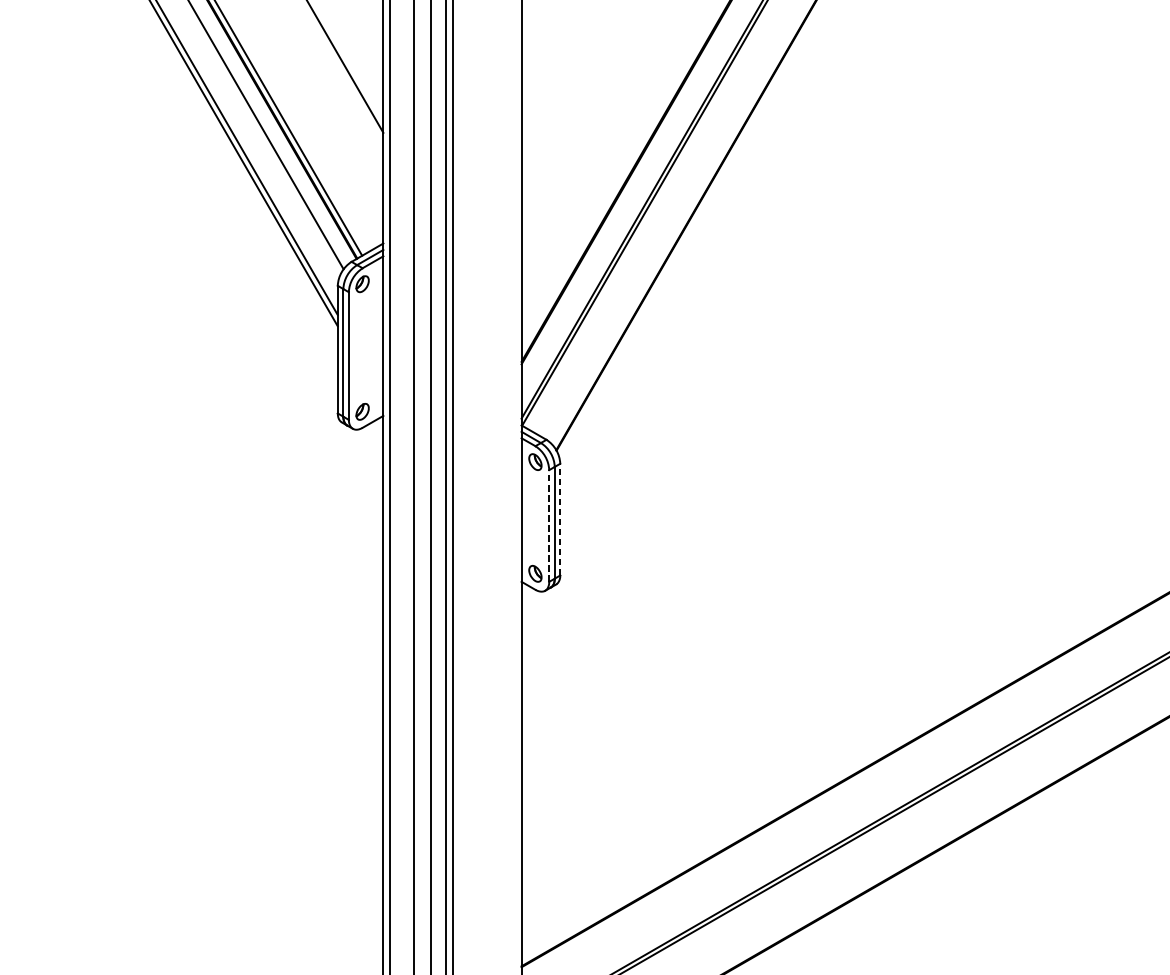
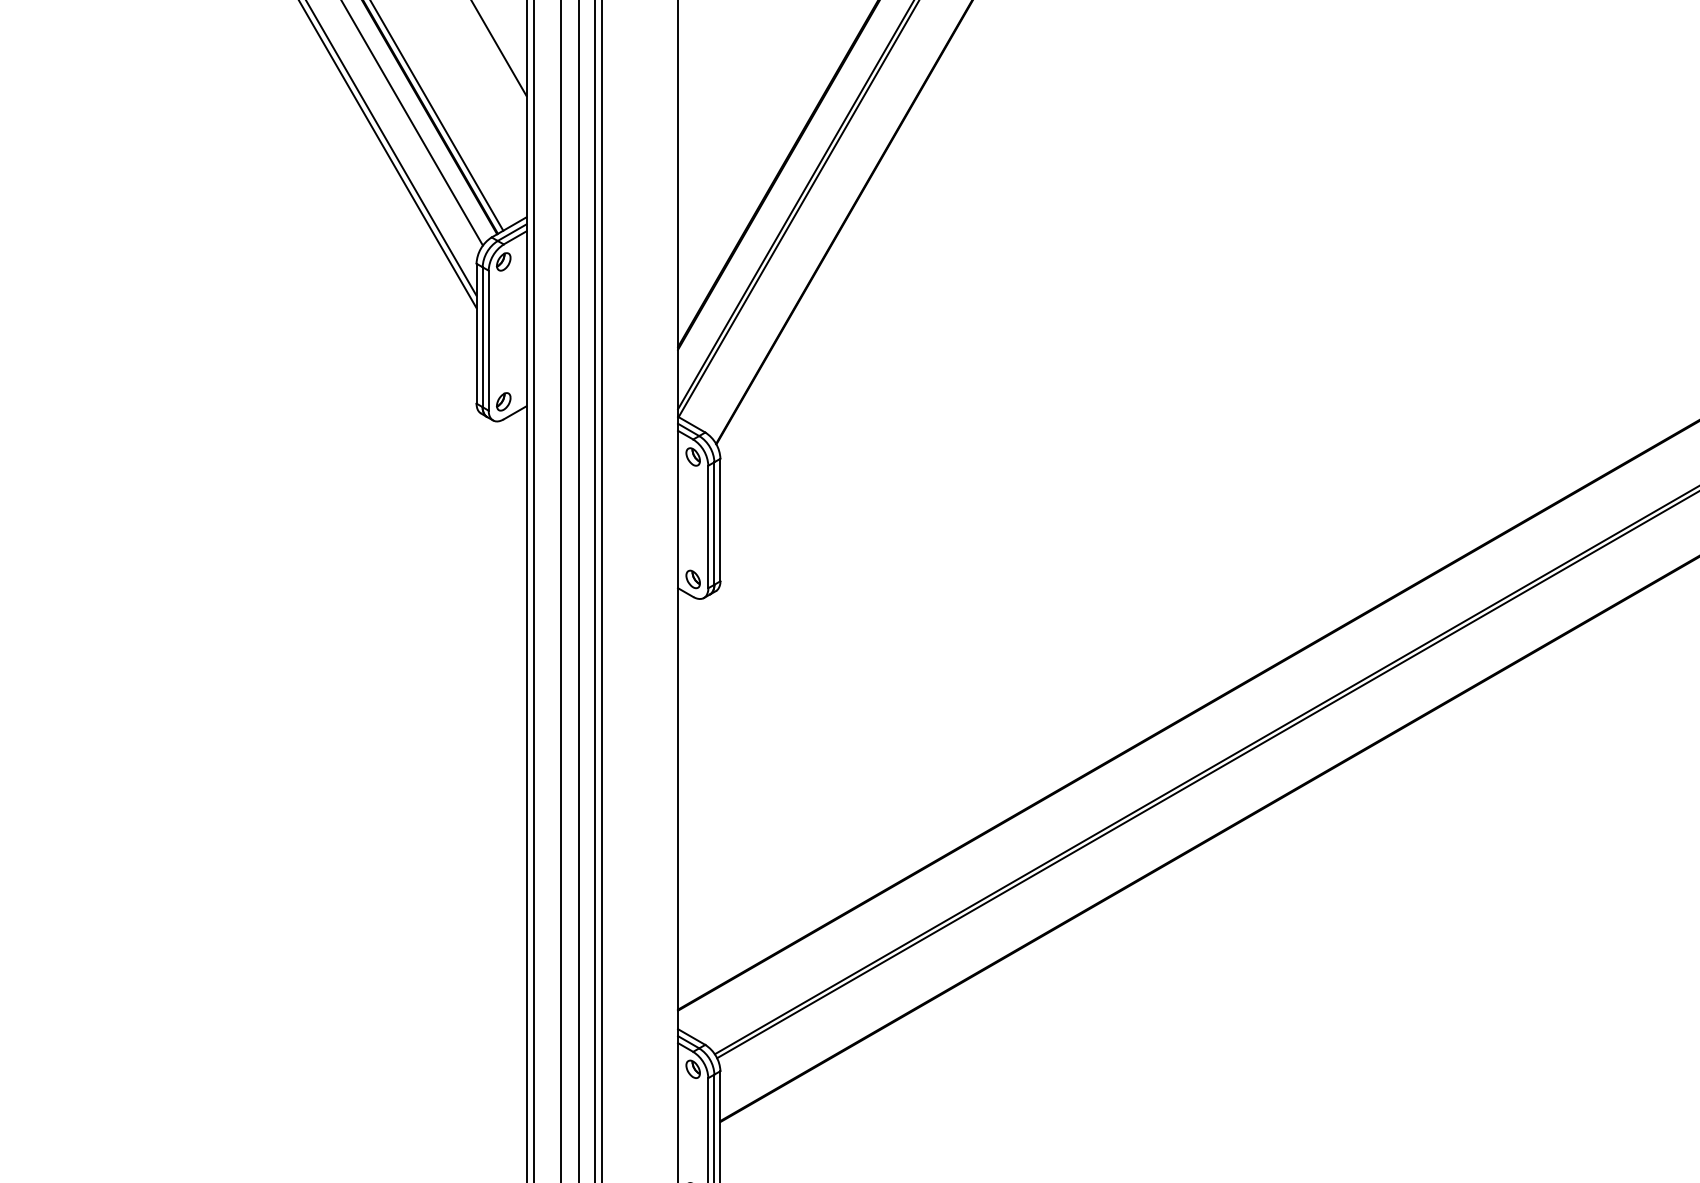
line: (560, 519) -> (720, 519), dashed -> solid
line: (549, 525) -> (708, 526), dashed -> solid

